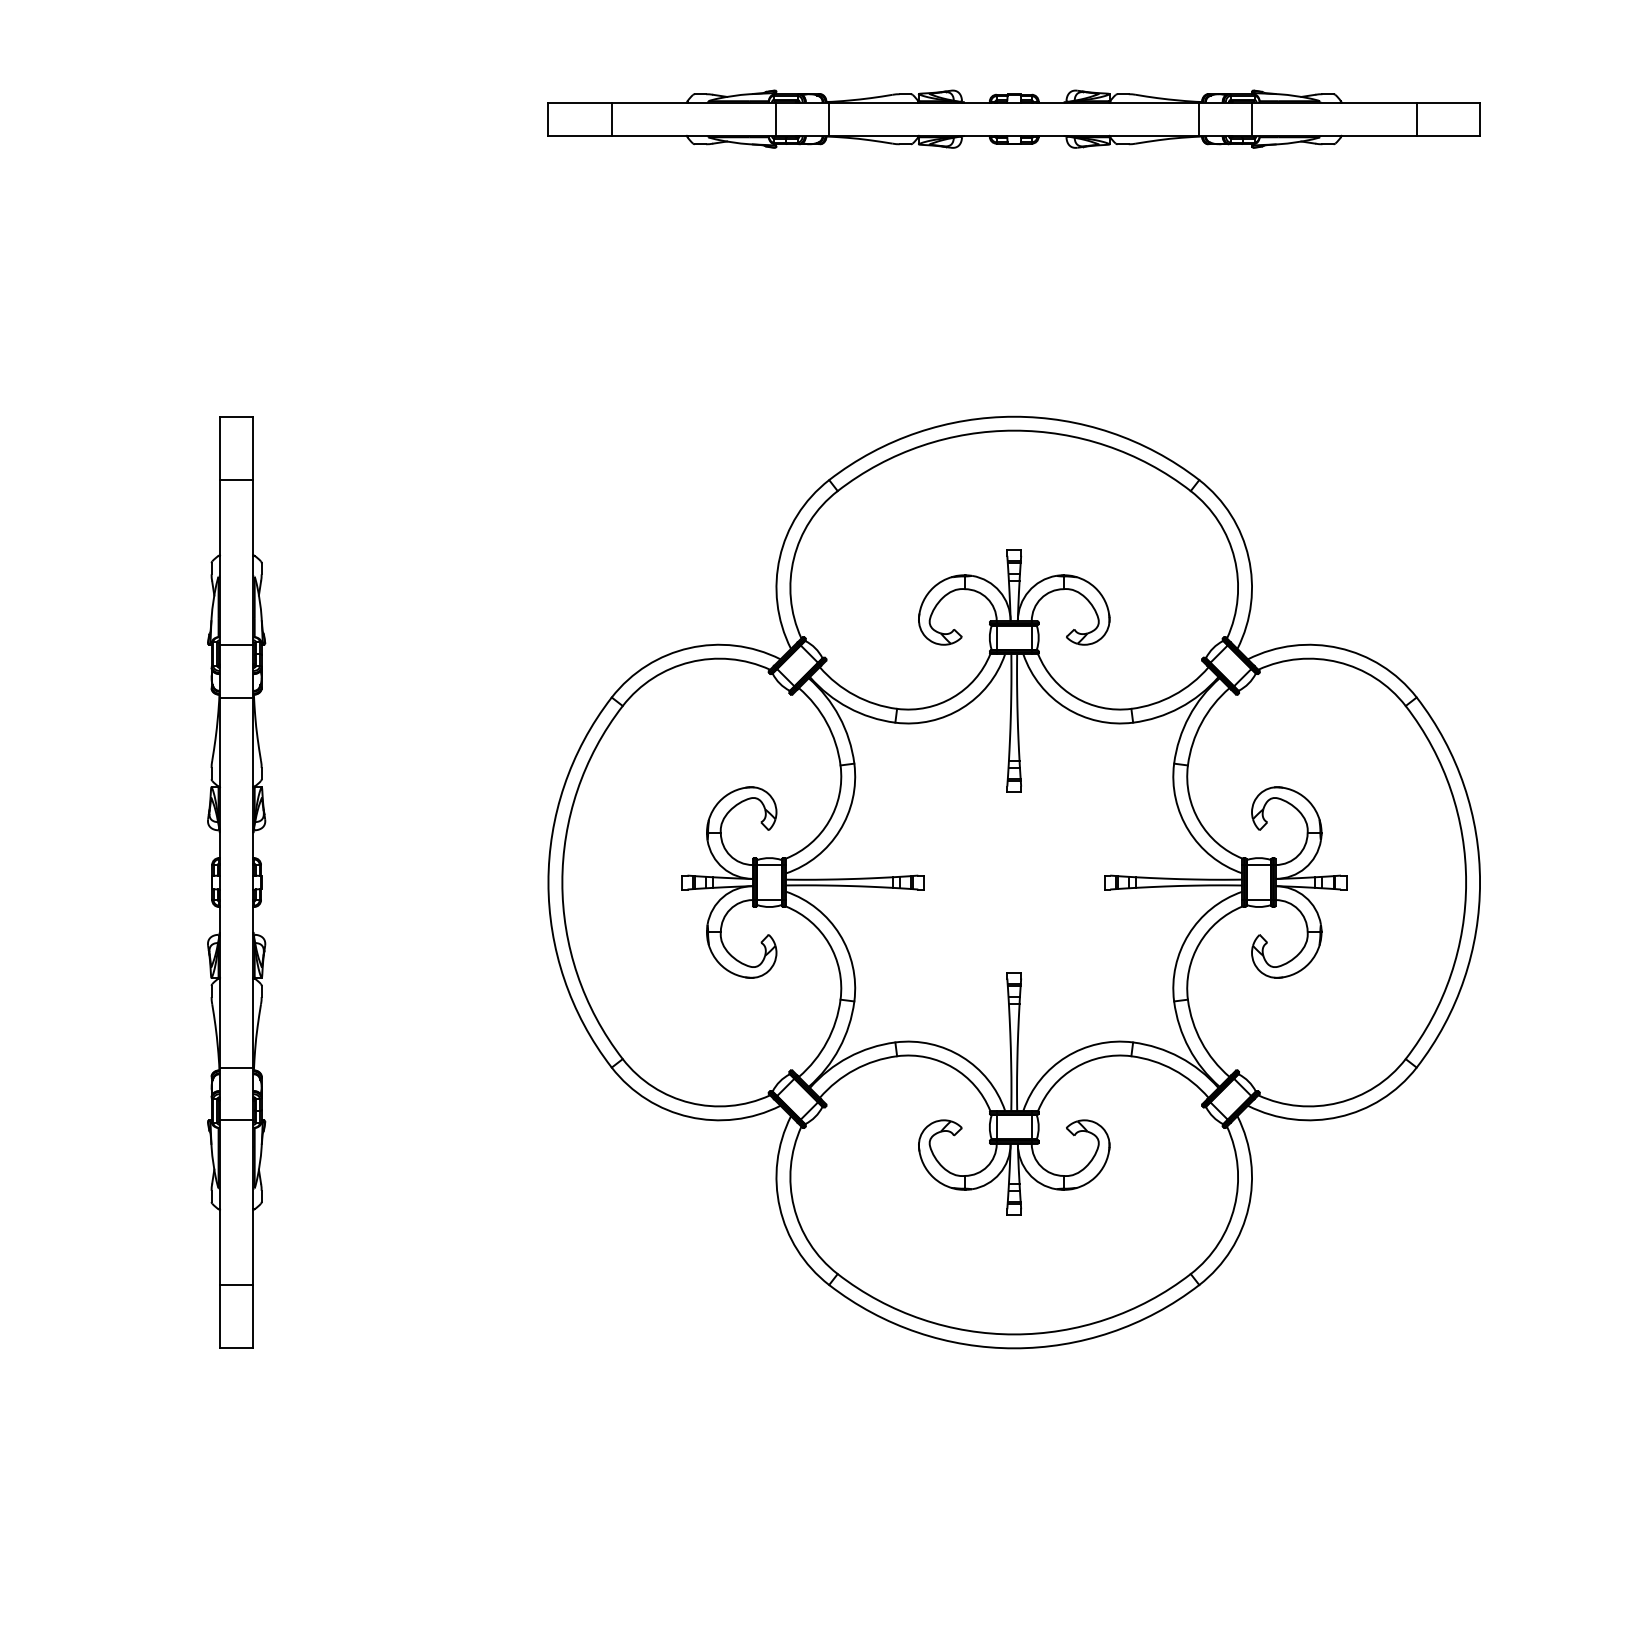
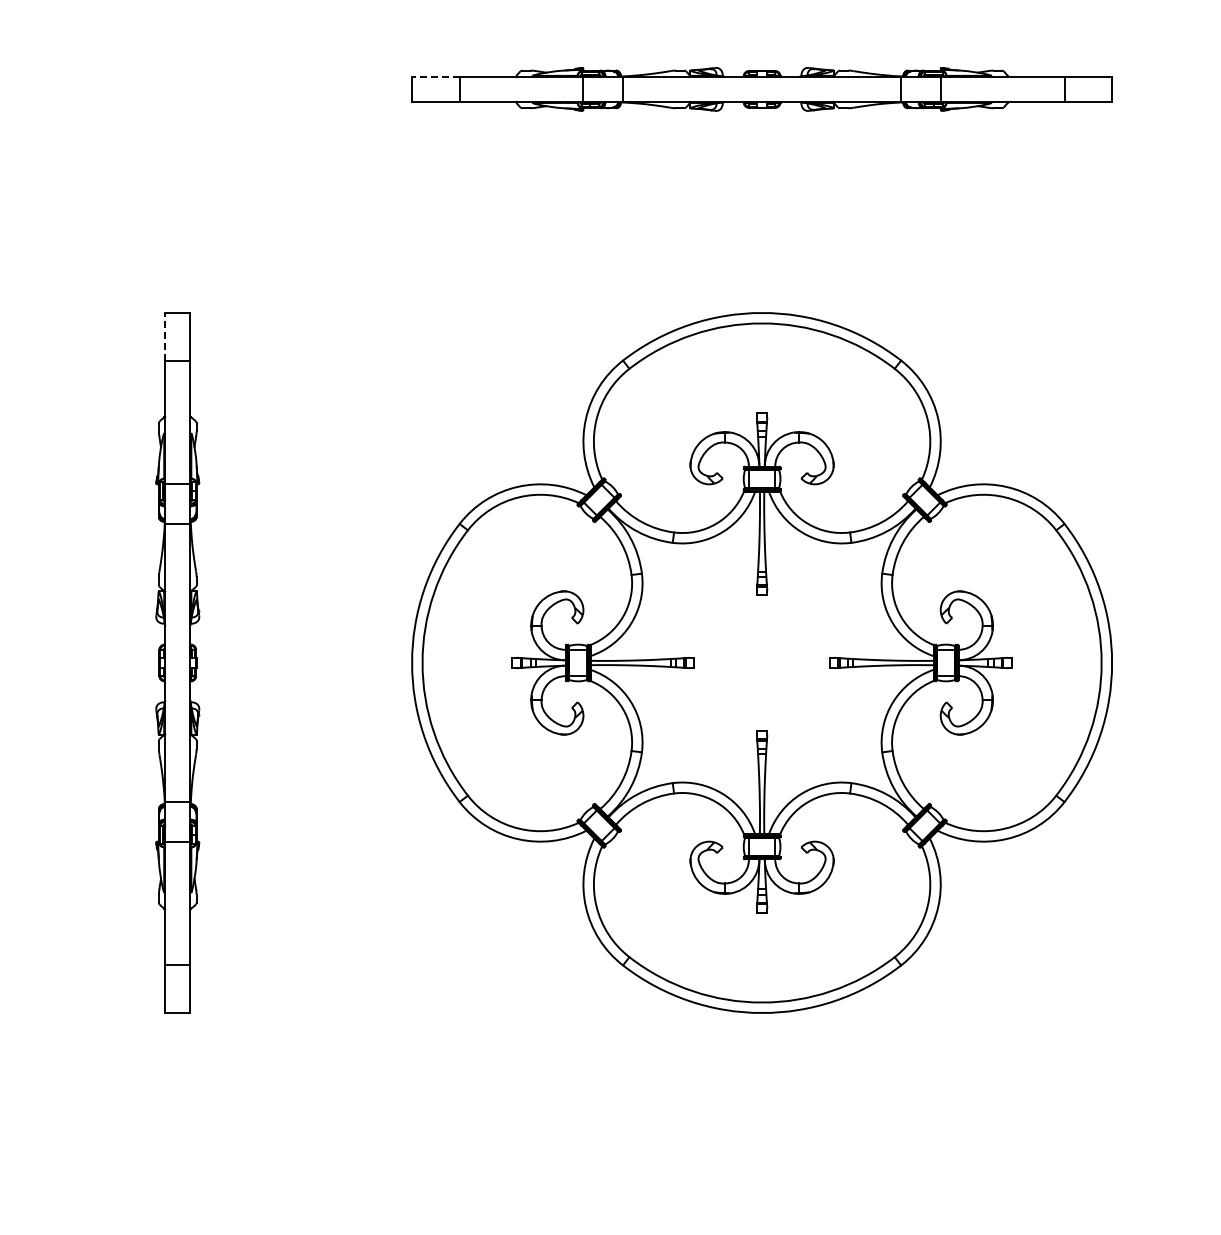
line: (579, 102) -> (435, 76), solid -> dashed
line: (220, 448) -> (165, 336), solid -> dashed

